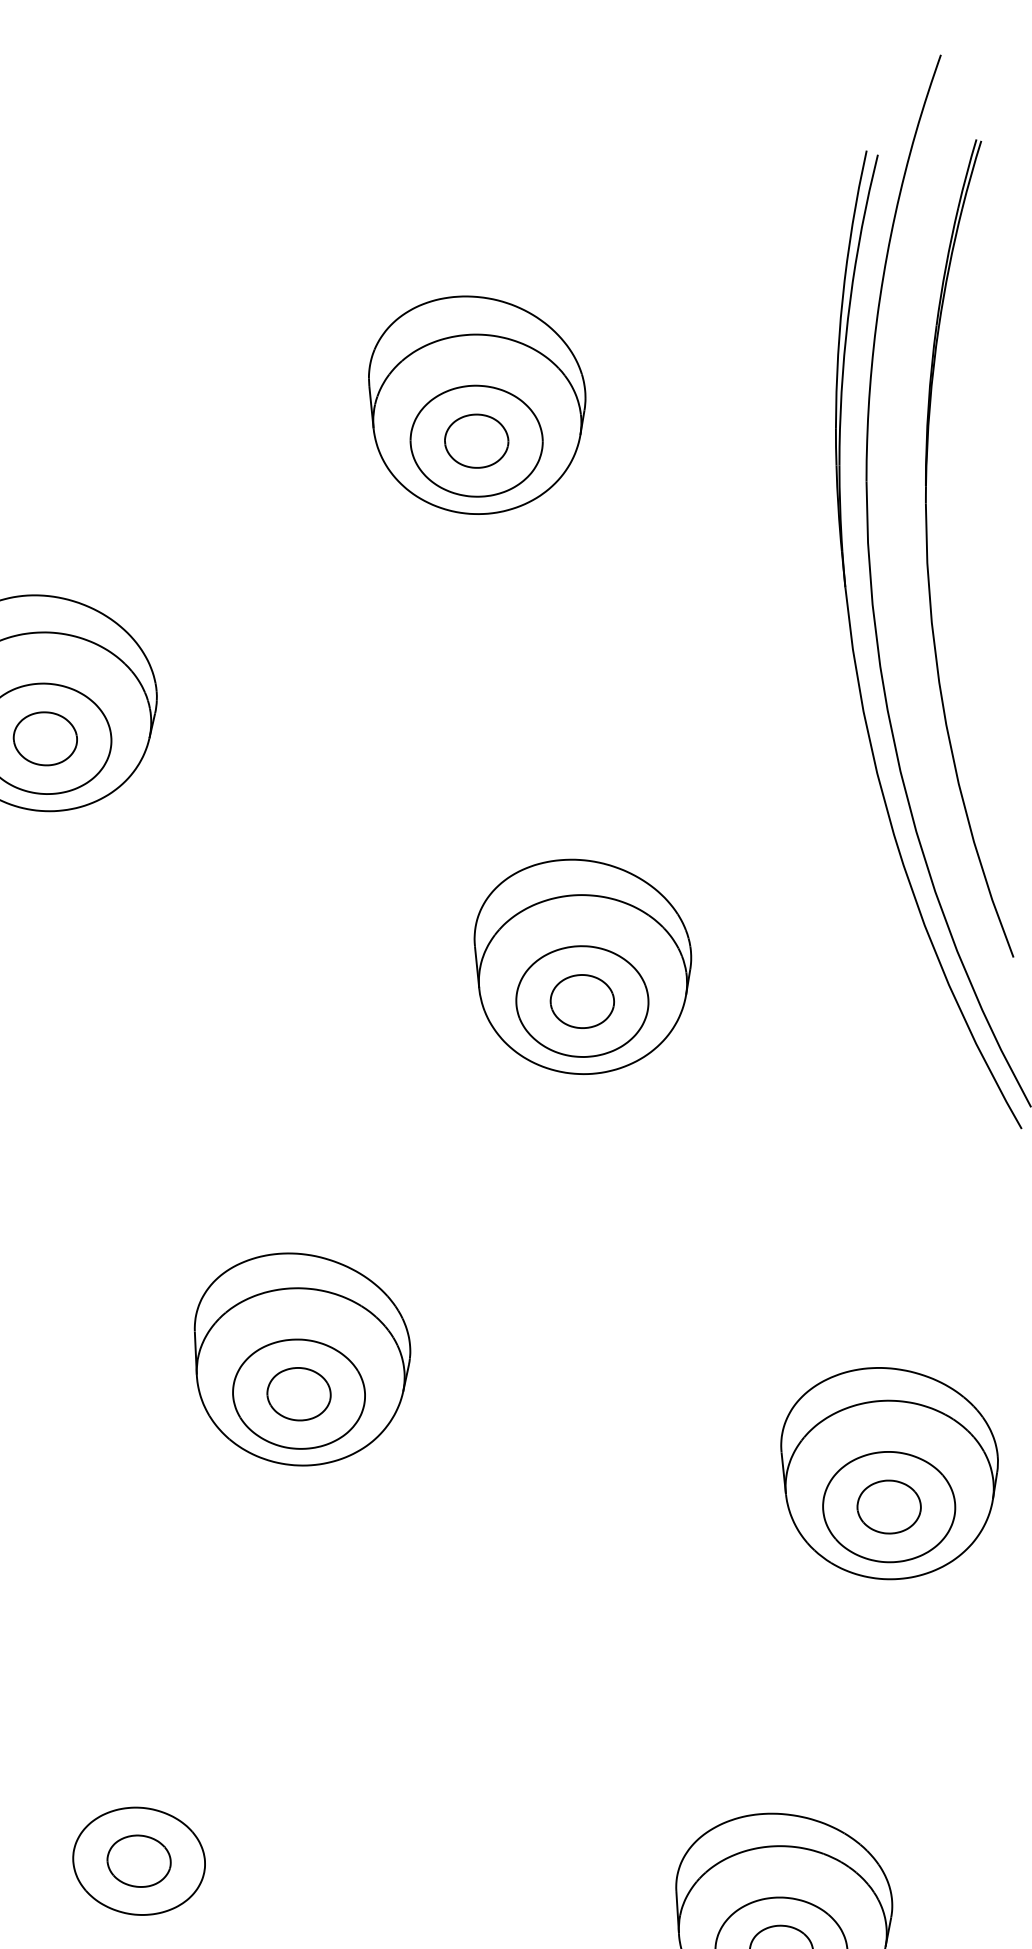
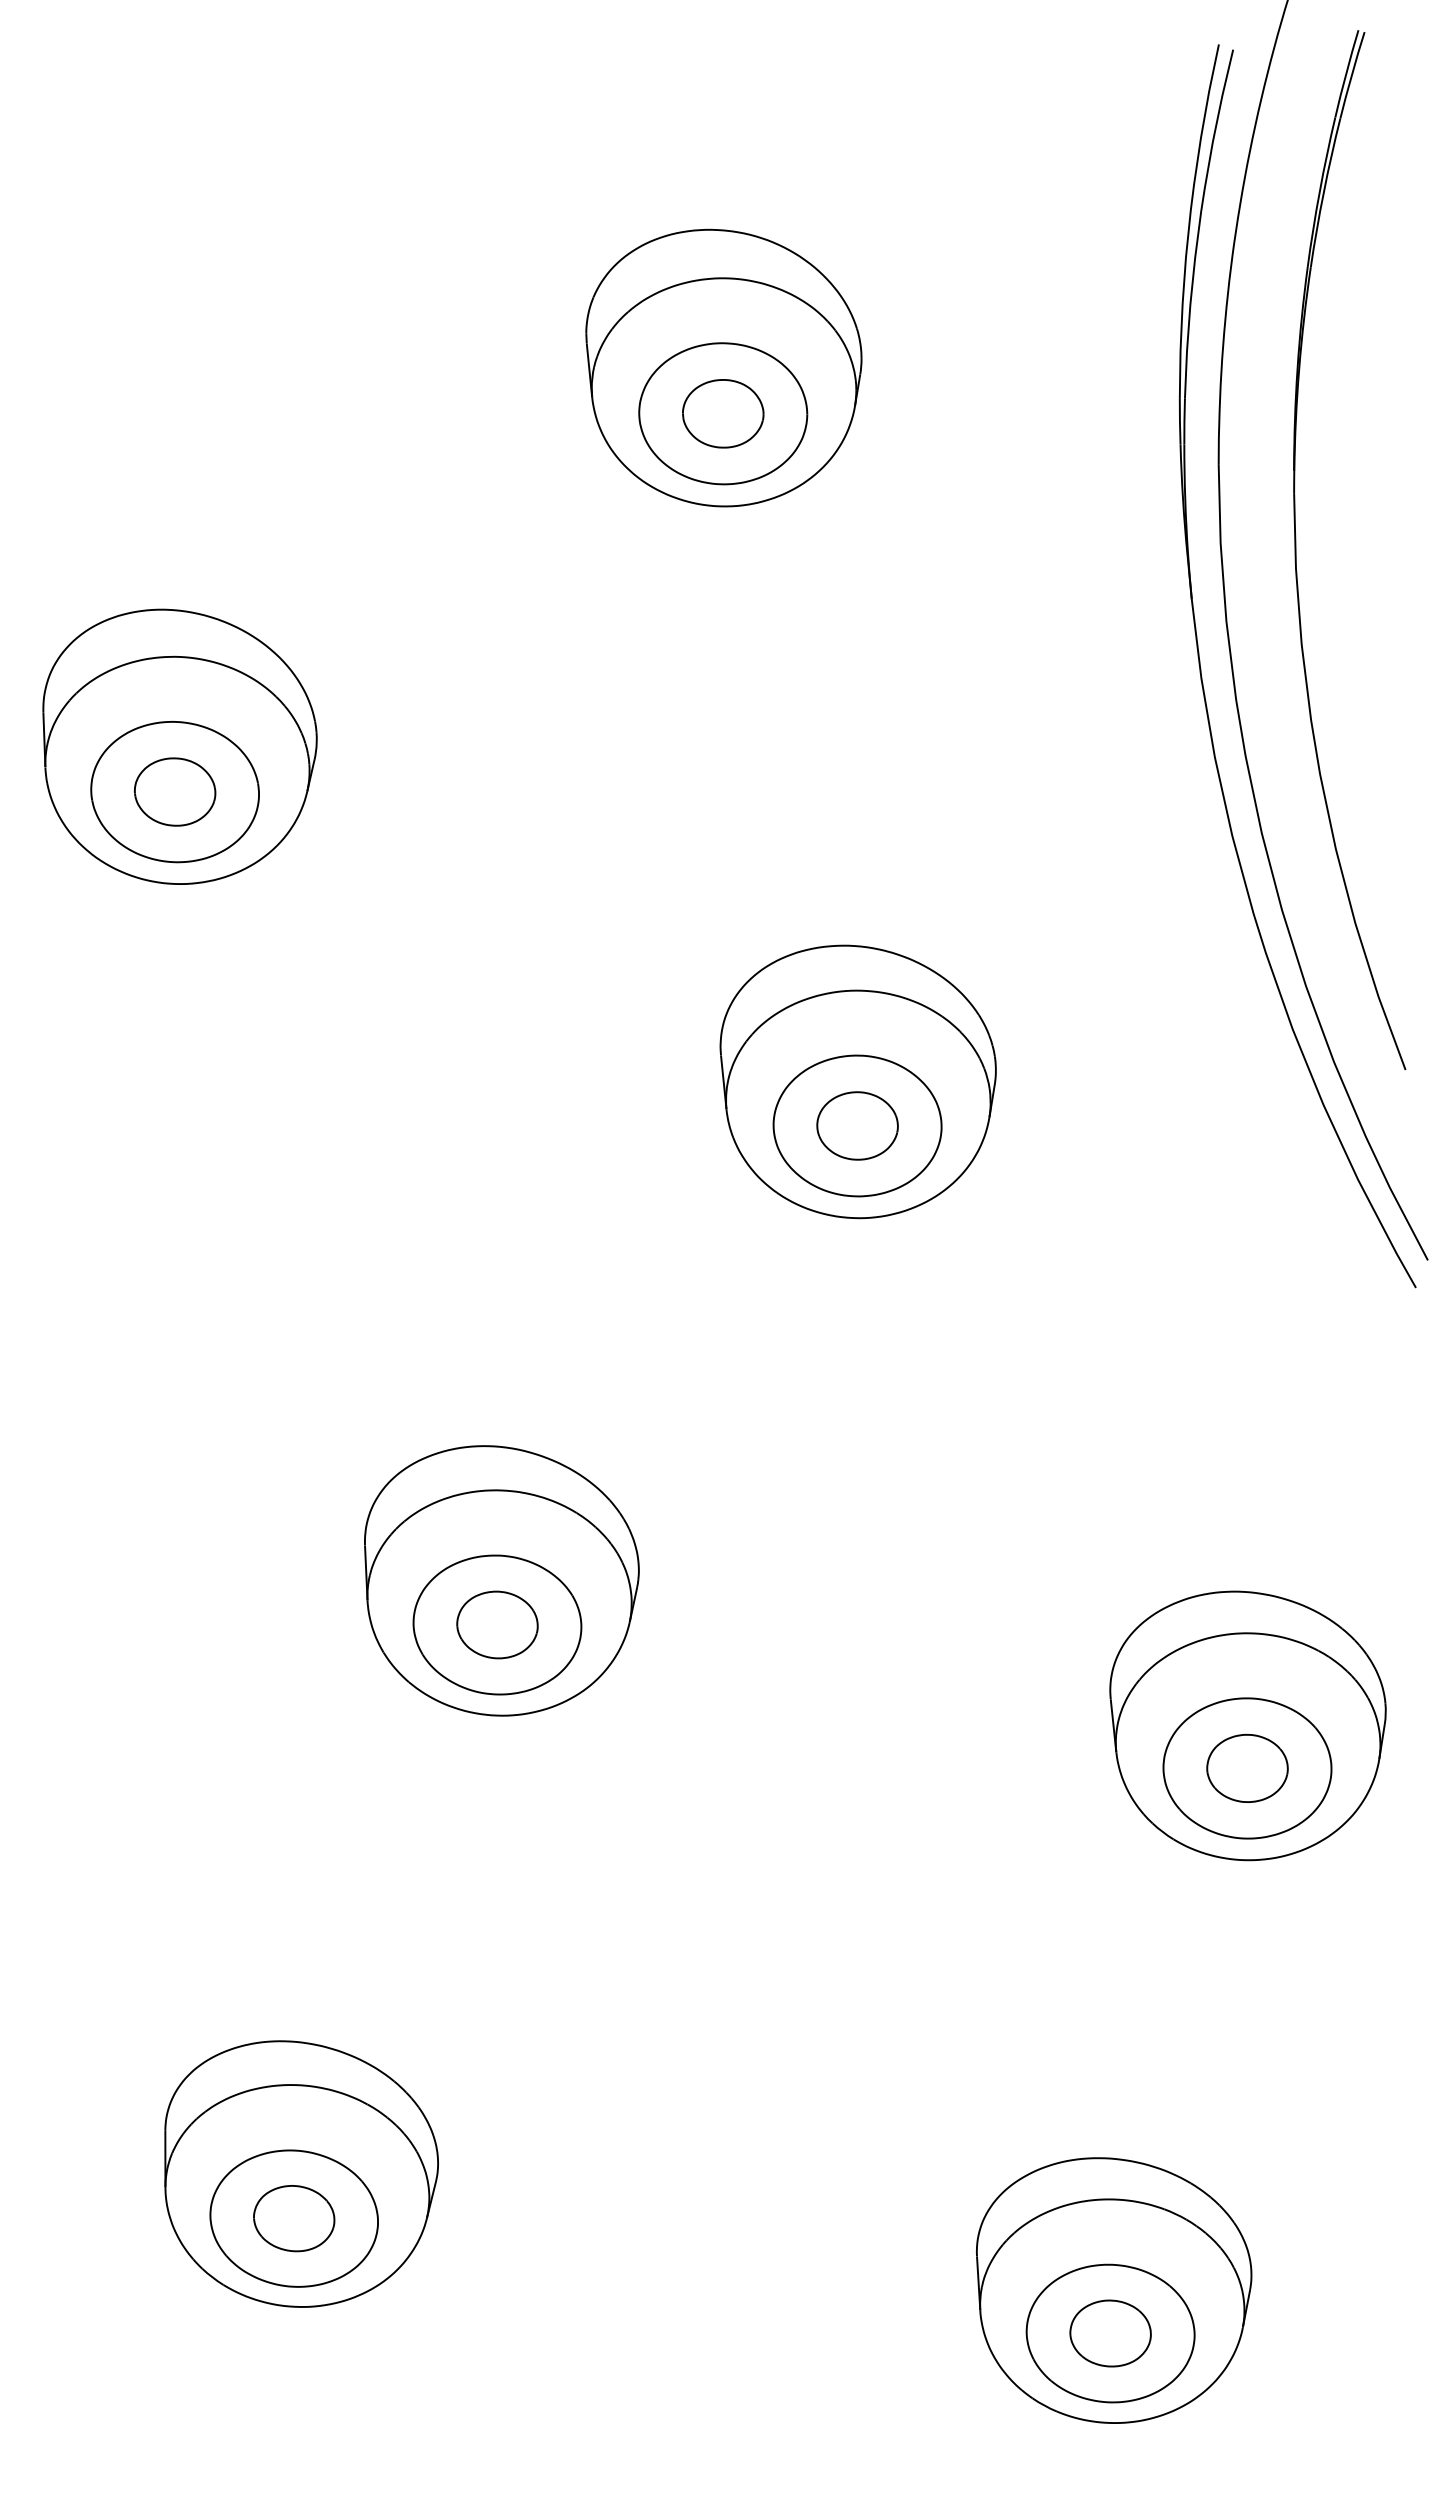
part: (144, 1825) -> (301, 2173), added

